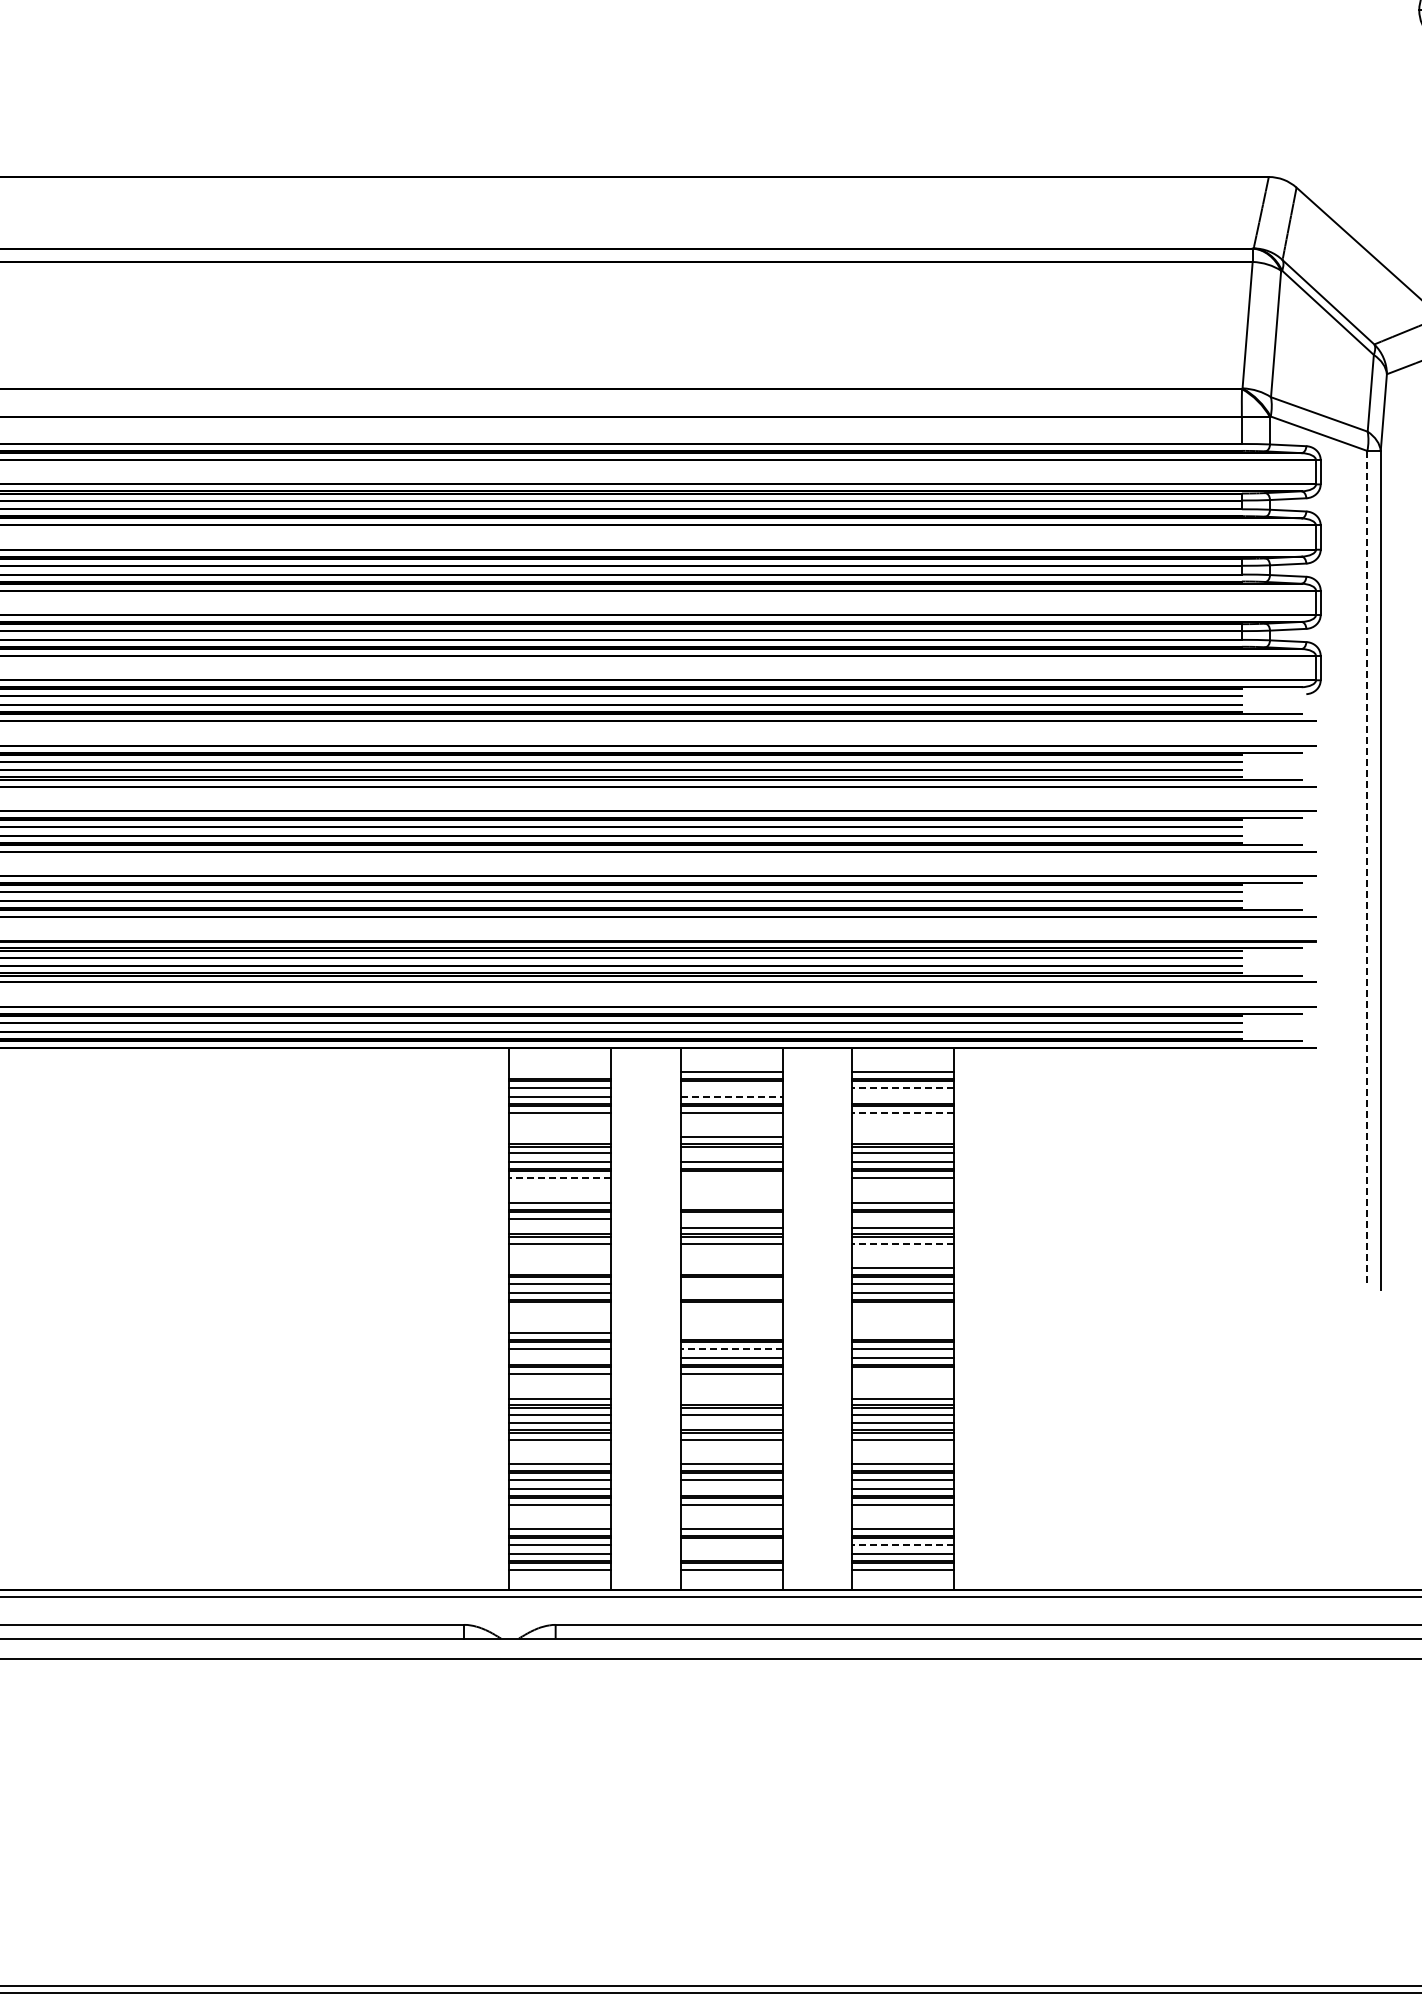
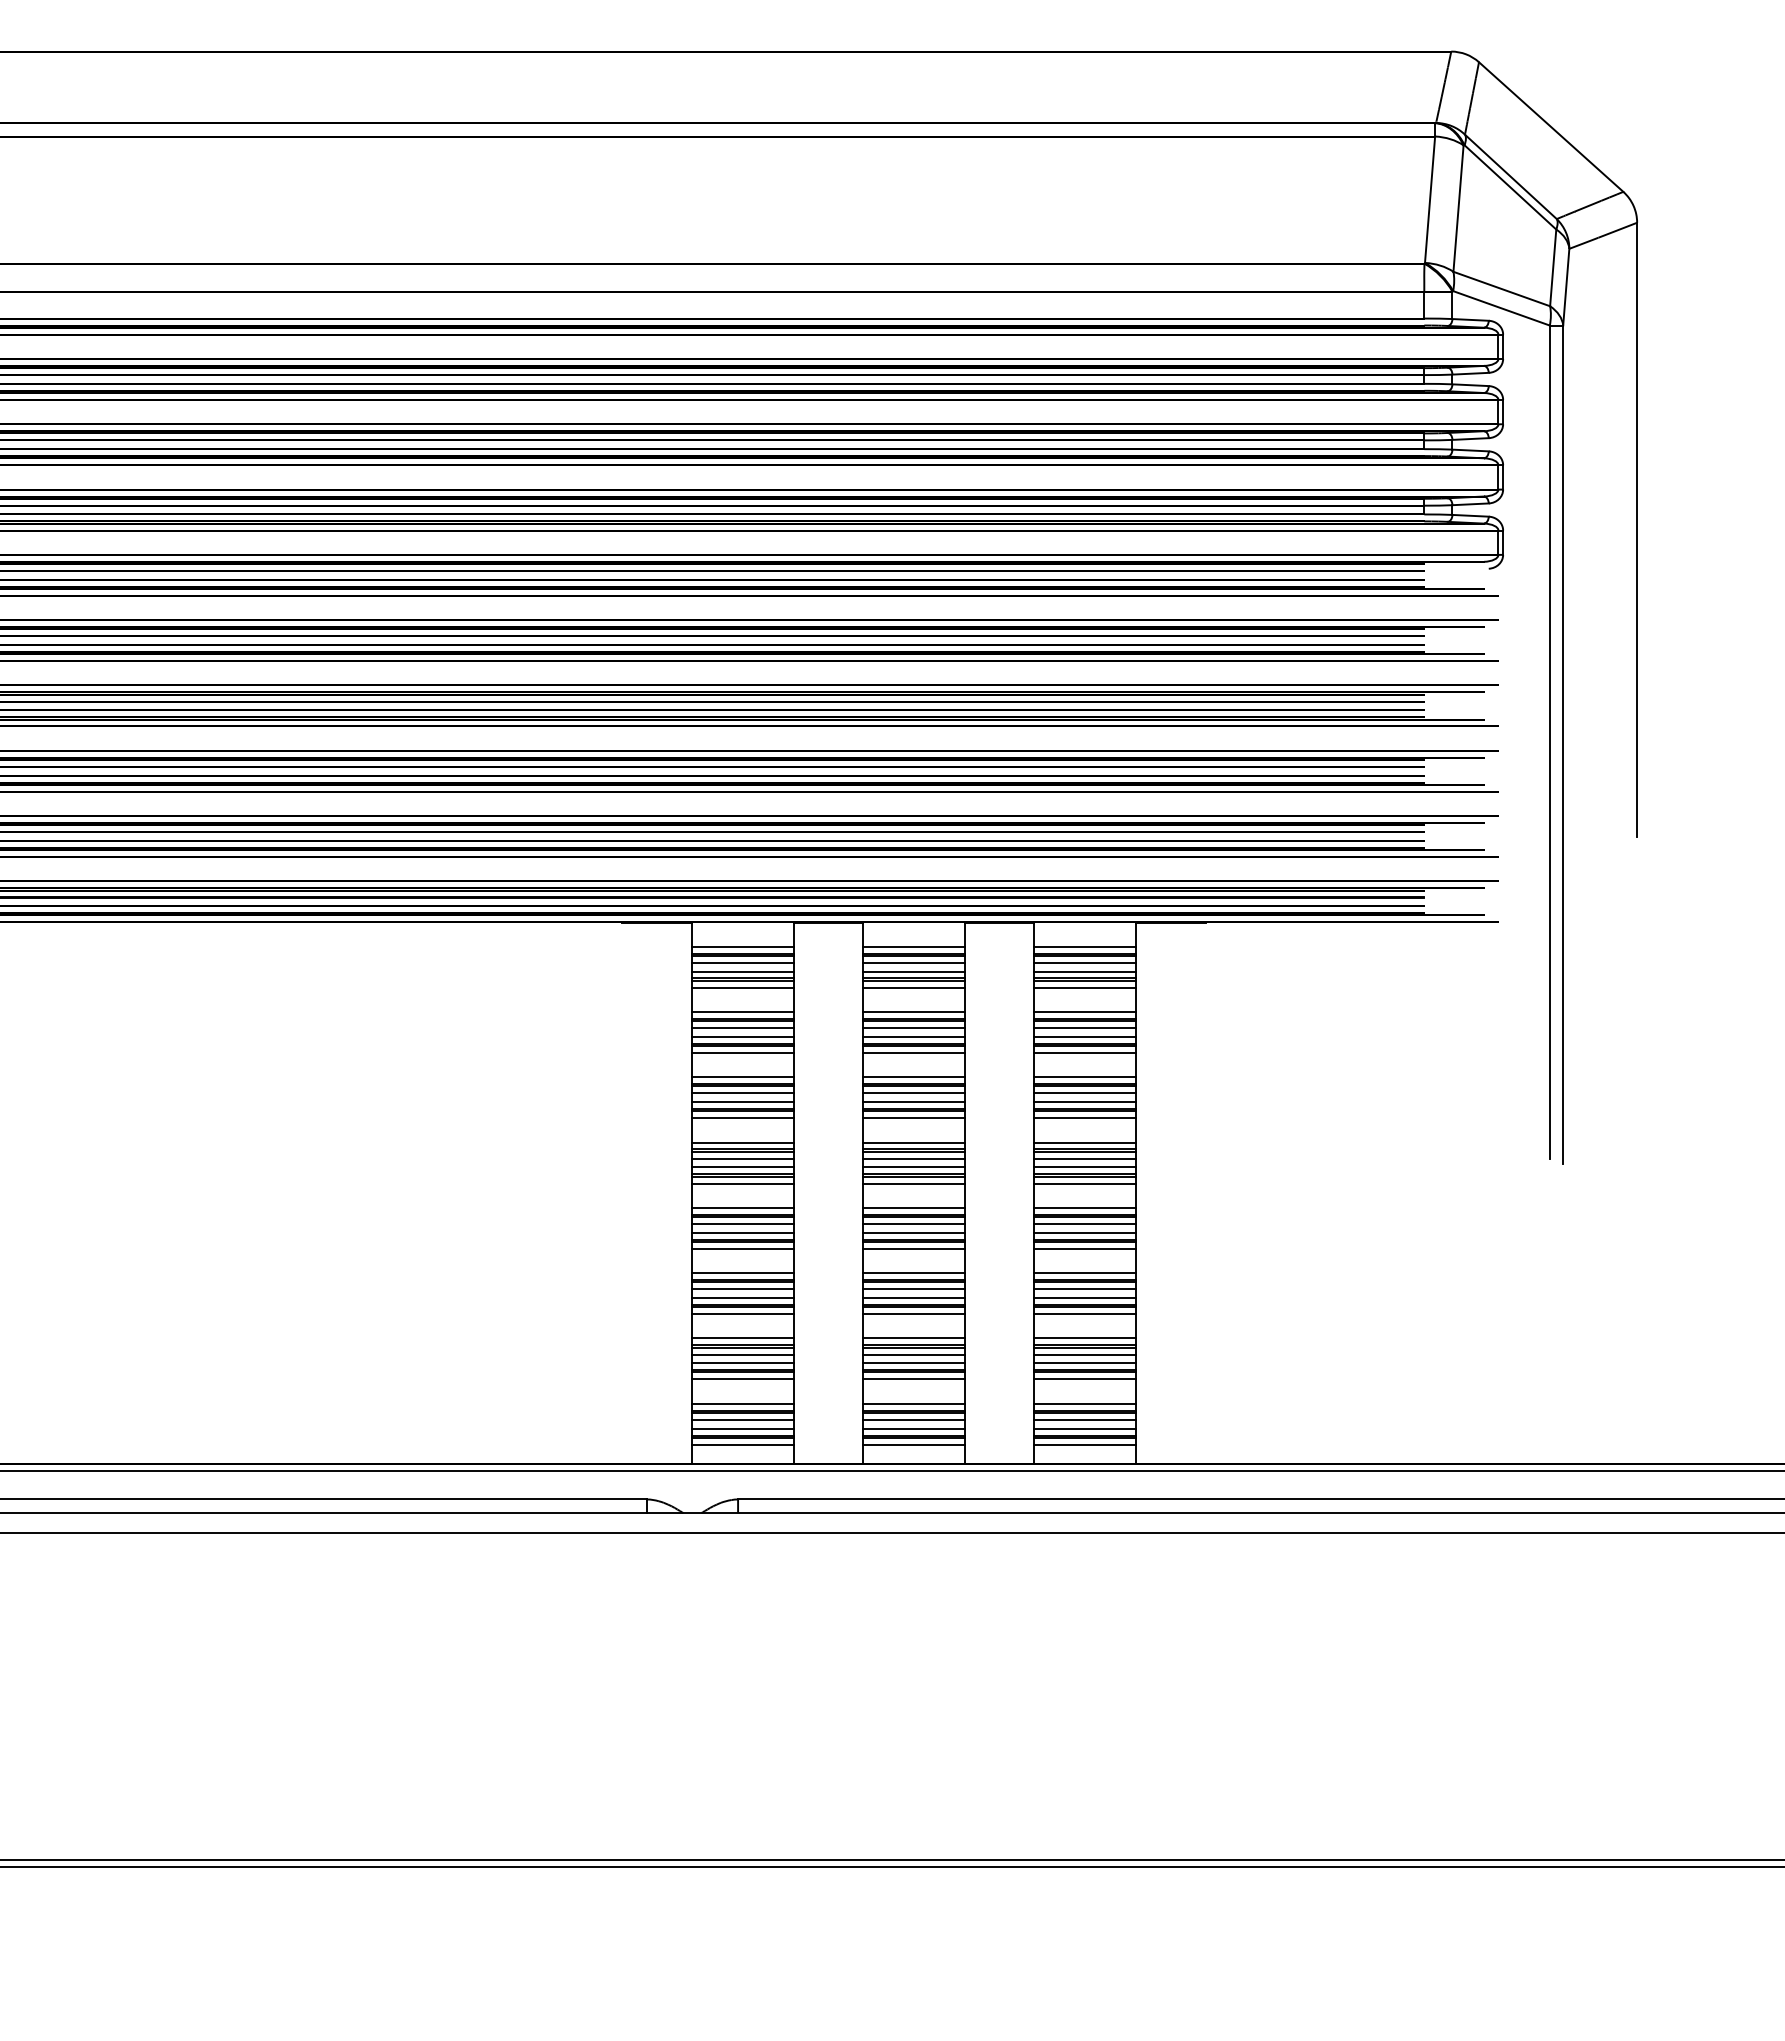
line: (1367, 867) -> (1549, 742), dashed -> solid
line: (560, 1071) -> (742, 946), added
line: (732, 1087) -> (914, 962), added
line: (903, 1087) -> (1085, 962), dashed -> solid
line: (732, 1096) -> (914, 971), dashed -> solid
line: (903, 1096) -> (1085, 971), added
line: (903, 1112) -> (1085, 987), dashed -> solid
line: (560, 1136) -> (742, 1011), added
line: (903, 1136) -> (1085, 1011), added
line: (732, 1153) -> (914, 1028), added
line: (560, 1177) -> (742, 1052), dashed -> solid
line: (732, 1177) -> (914, 1052), added
line: (732, 1202) -> (914, 1077), added
line: (732, 1218) -> (914, 1093), added
line: (903, 1218) -> (1085, 1093), added
line: (560, 1227) -> (742, 1102), added
line: (903, 1243) -> (1085, 1118), dashed -> solid
line: (560, 1267) -> (742, 1142), added
line: (732, 1267) -> (914, 1142), added
line: (732, 1283) -> (914, 1158), added
line: (732, 1292) -> (914, 1167), added
line: (560, 1308) -> (742, 1183), added
line: (732, 1308) -> (914, 1183), added
line: (903, 1308) -> (1085, 1183), added
line: (732, 1332) -> (914, 1207), added
line: (903, 1332) -> (1085, 1207), added
line: (732, 1348) -> (914, 1223), dashed -> solid
line: (560, 1357) -> (742, 1232), added
line: (903, 1373) -> (1085, 1248), added
line: (732, 1398) -> (914, 1273), added
line: (732, 1423) -> (914, 1298), added
line: (732, 1488) -> (914, 1363), added
line: (732, 1544) -> (914, 1419), added
line: (903, 1544) -> (1085, 1419), dashed -> solid
line: (732, 1553) -> (914, 1428), added

